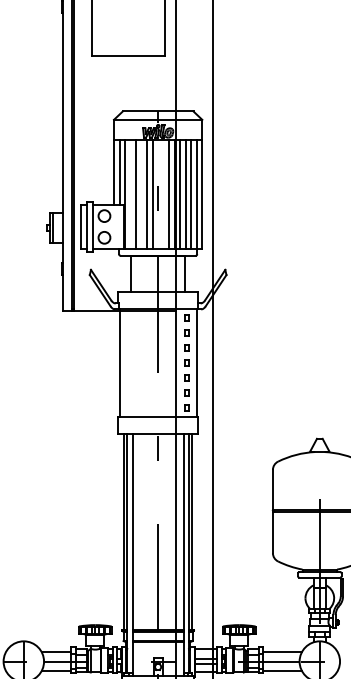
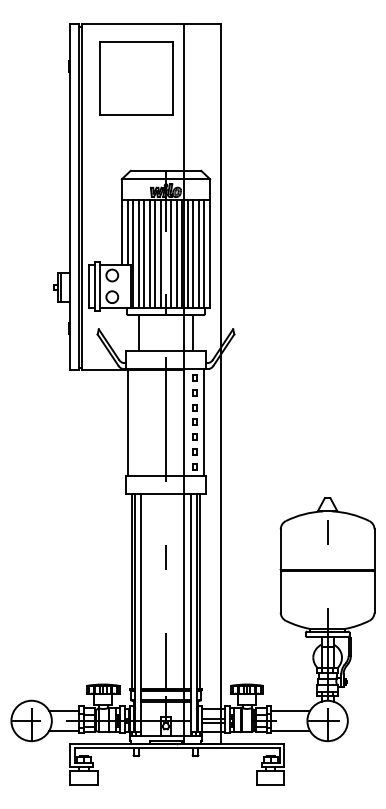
line: (130, 194) -> (138, 253), added
line: (141, 194) -> (149, 253), added
line: (163, 194) -> (171, 253), added

